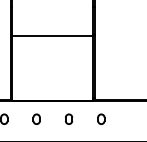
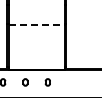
line: (52, 35) -> (36, 24), solid -> dashed
part: (101, 119) -> (70, 82), removed

